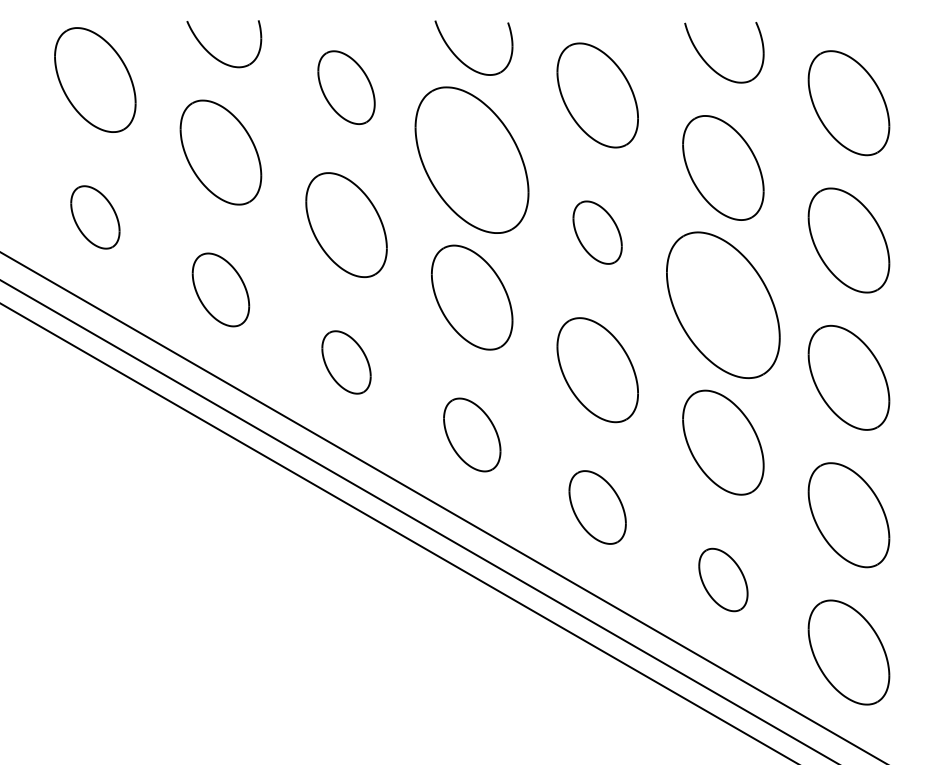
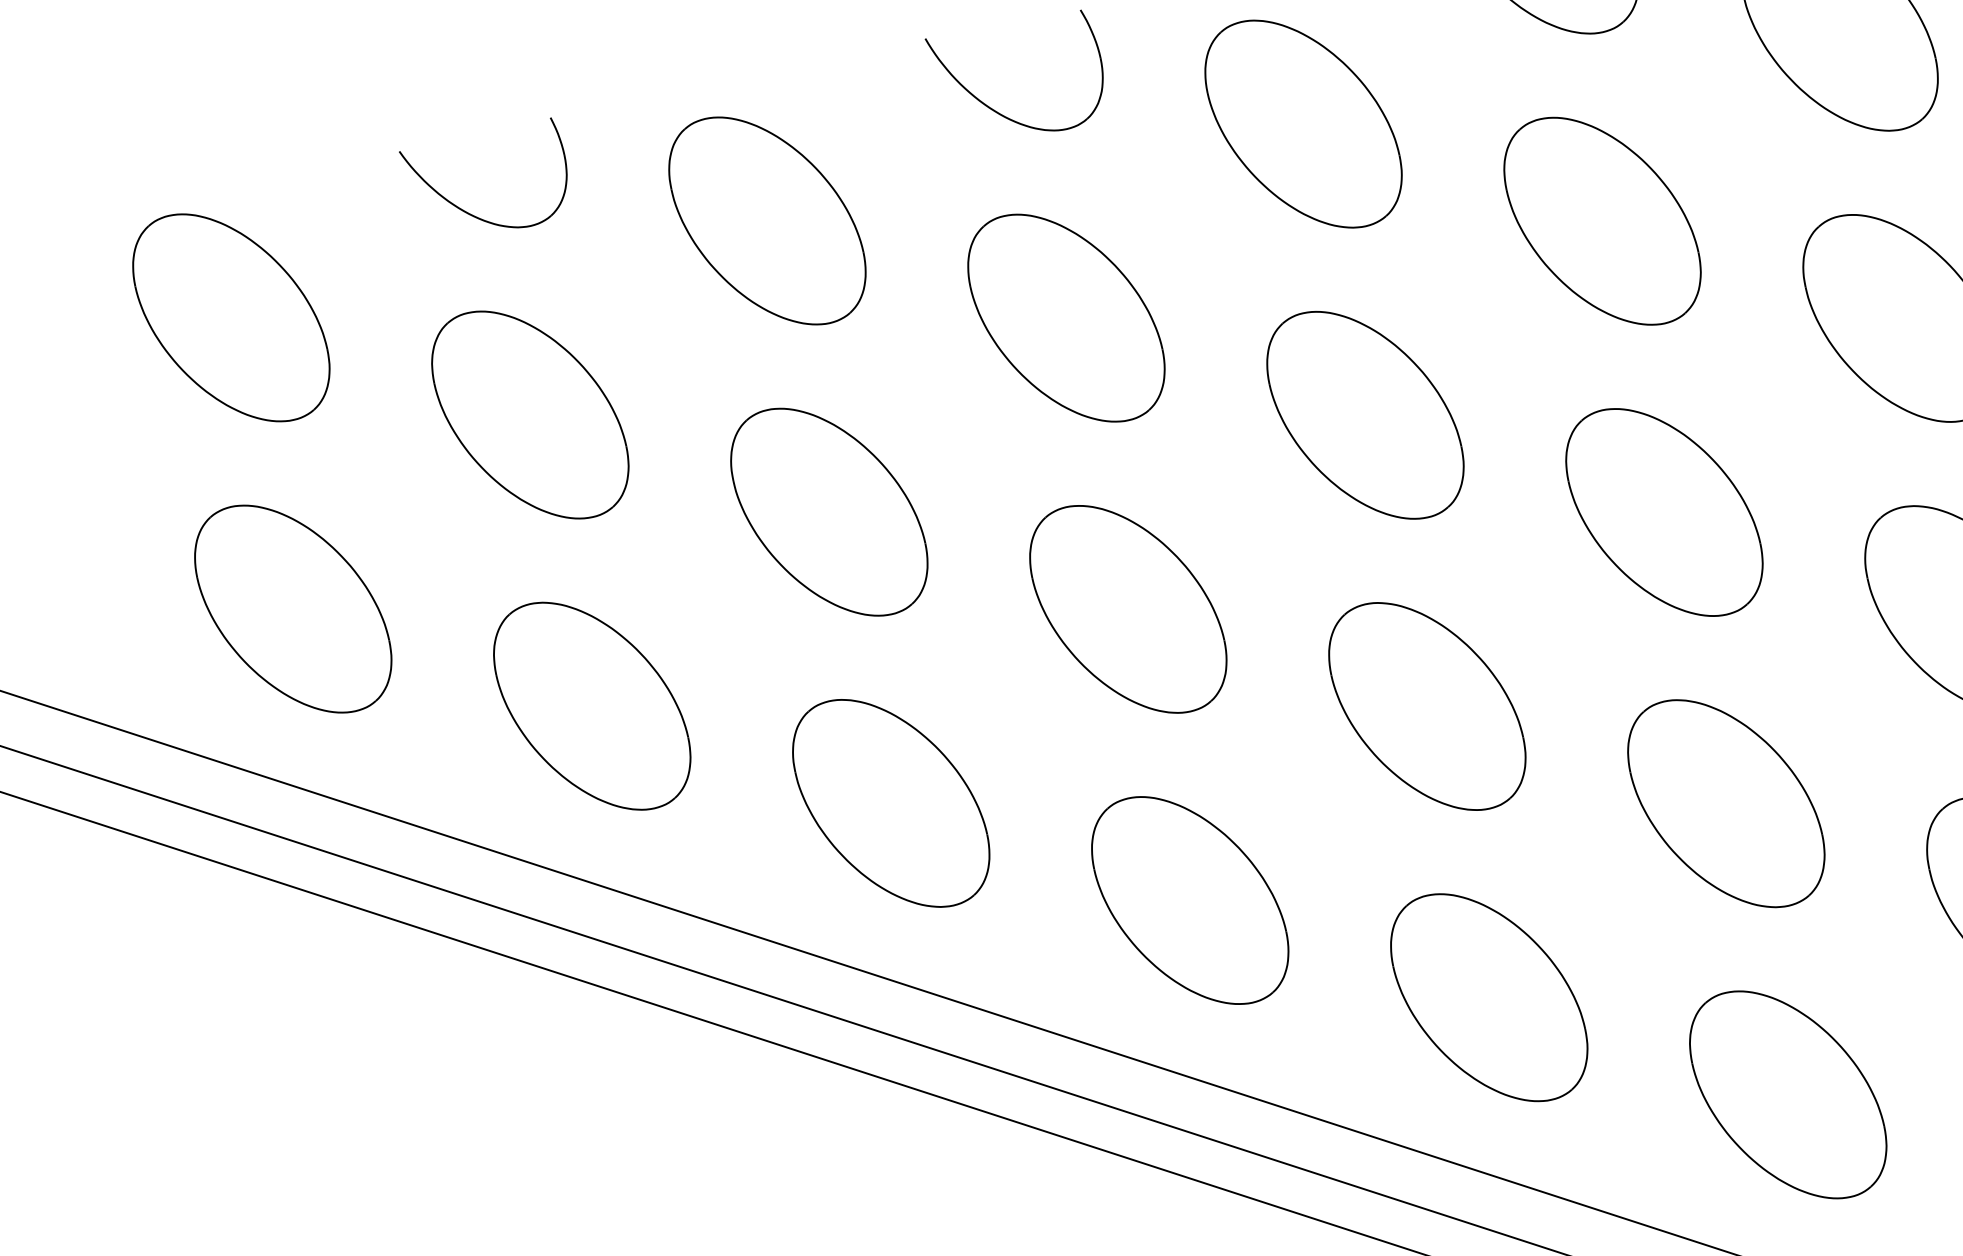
part: (346, 87) -> (767, 220), size x1.43
part: (472, 160) -> (1067, 318), size x0.71
part: (95, 217) -> (293, 609), size x1.67
part: (597, 232) -> (1364, 414), size x1.67
part: (220, 289) -> (591, 705), size x1.43
part: (723, 305) -> (1664, 512), size x0.71
part: (346, 362) -> (891, 803), size x1.67
part: (472, 434) -> (1190, 899), size x1.43
part: (597, 507) -> (1488, 997), size x1.43
part: (723, 579) -> (1788, 1093), size x1.67

